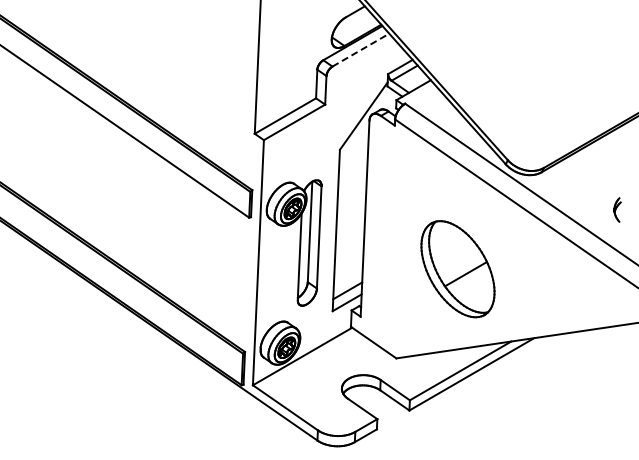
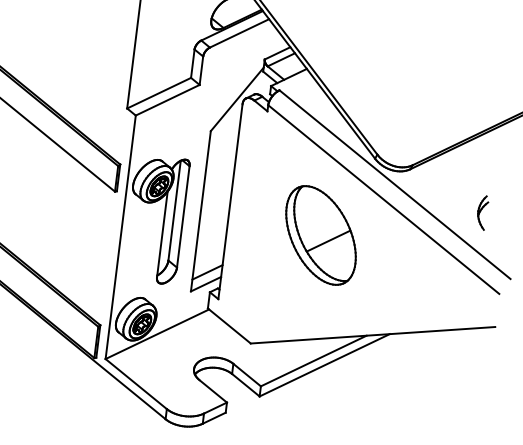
line: (360, 50) -> (239, 33), dashed -> solid
part: (617, 209) -> (482, 212), size x1.43
part: (457, 269) -> (320, 235), moved

